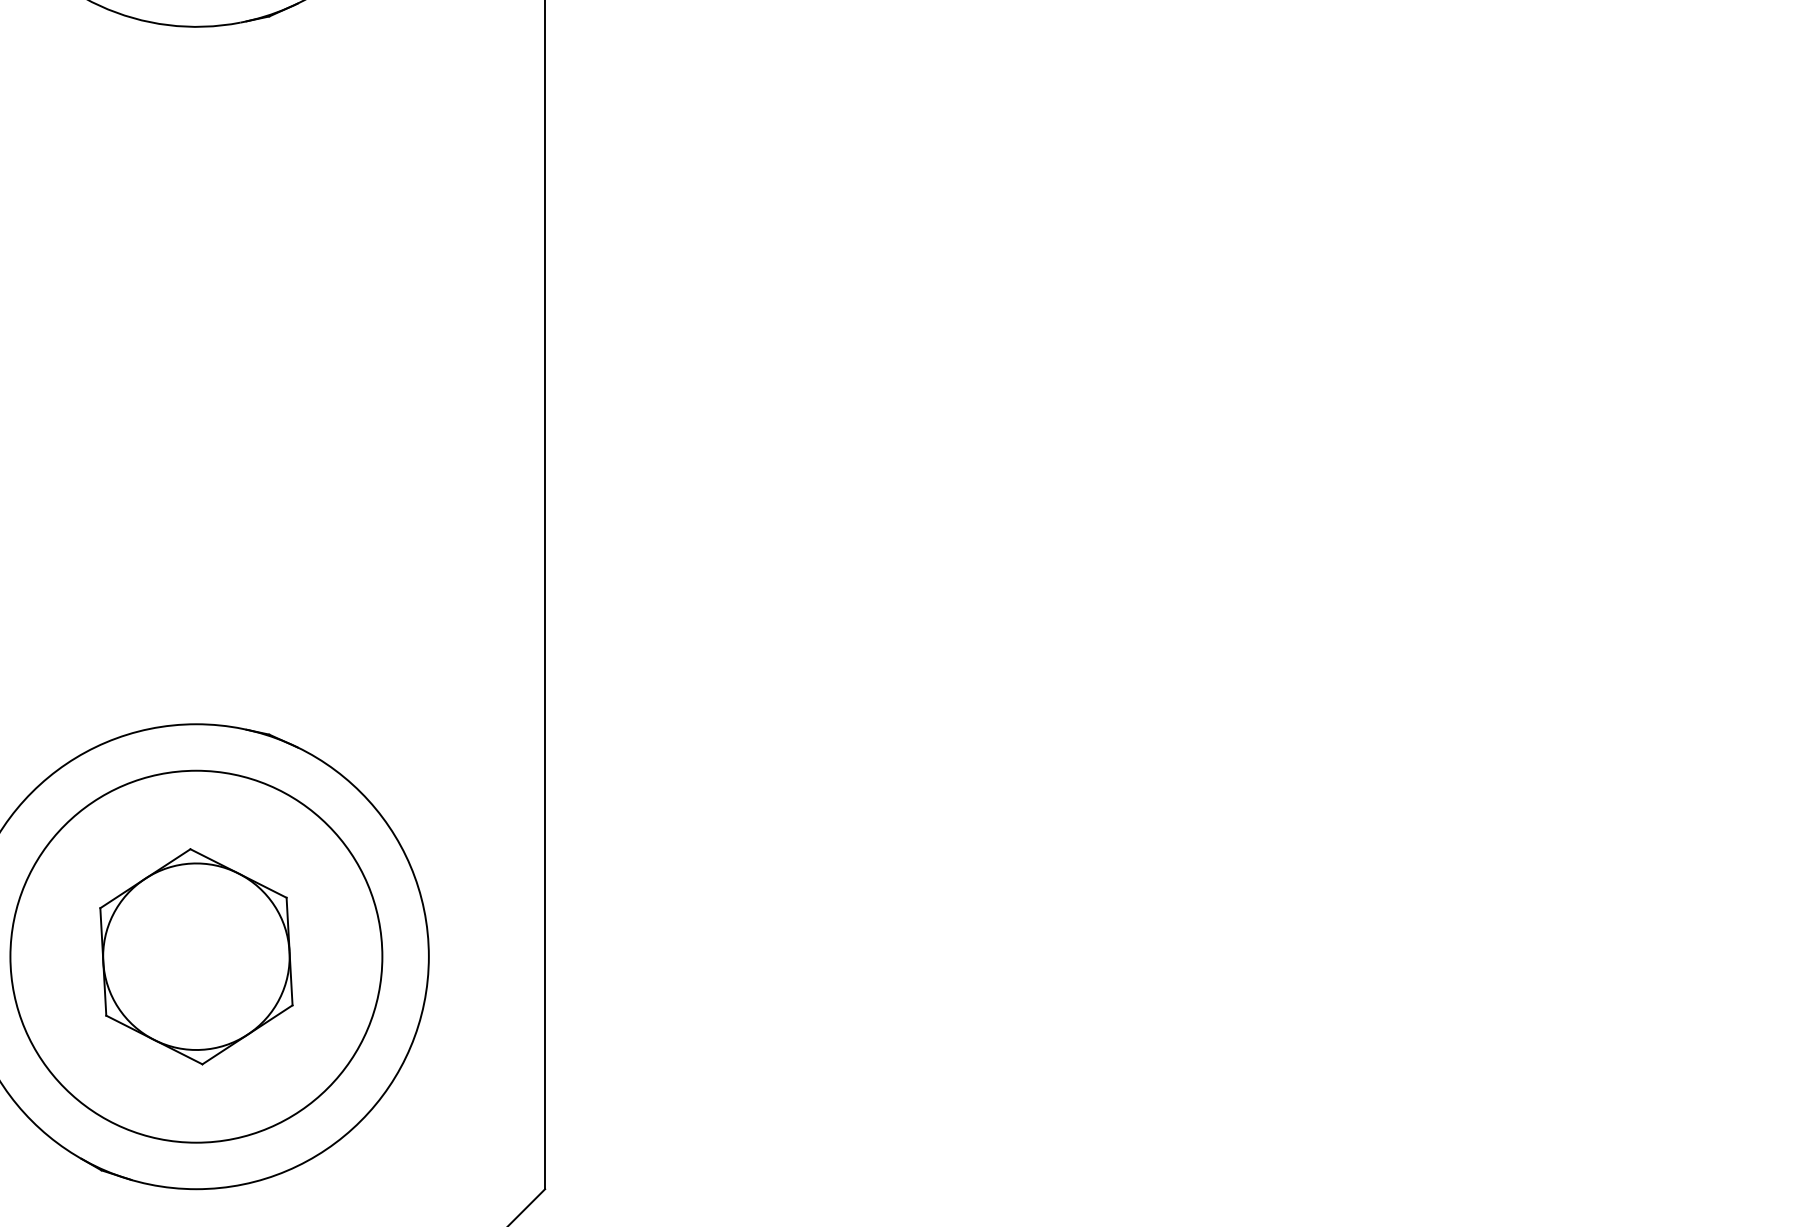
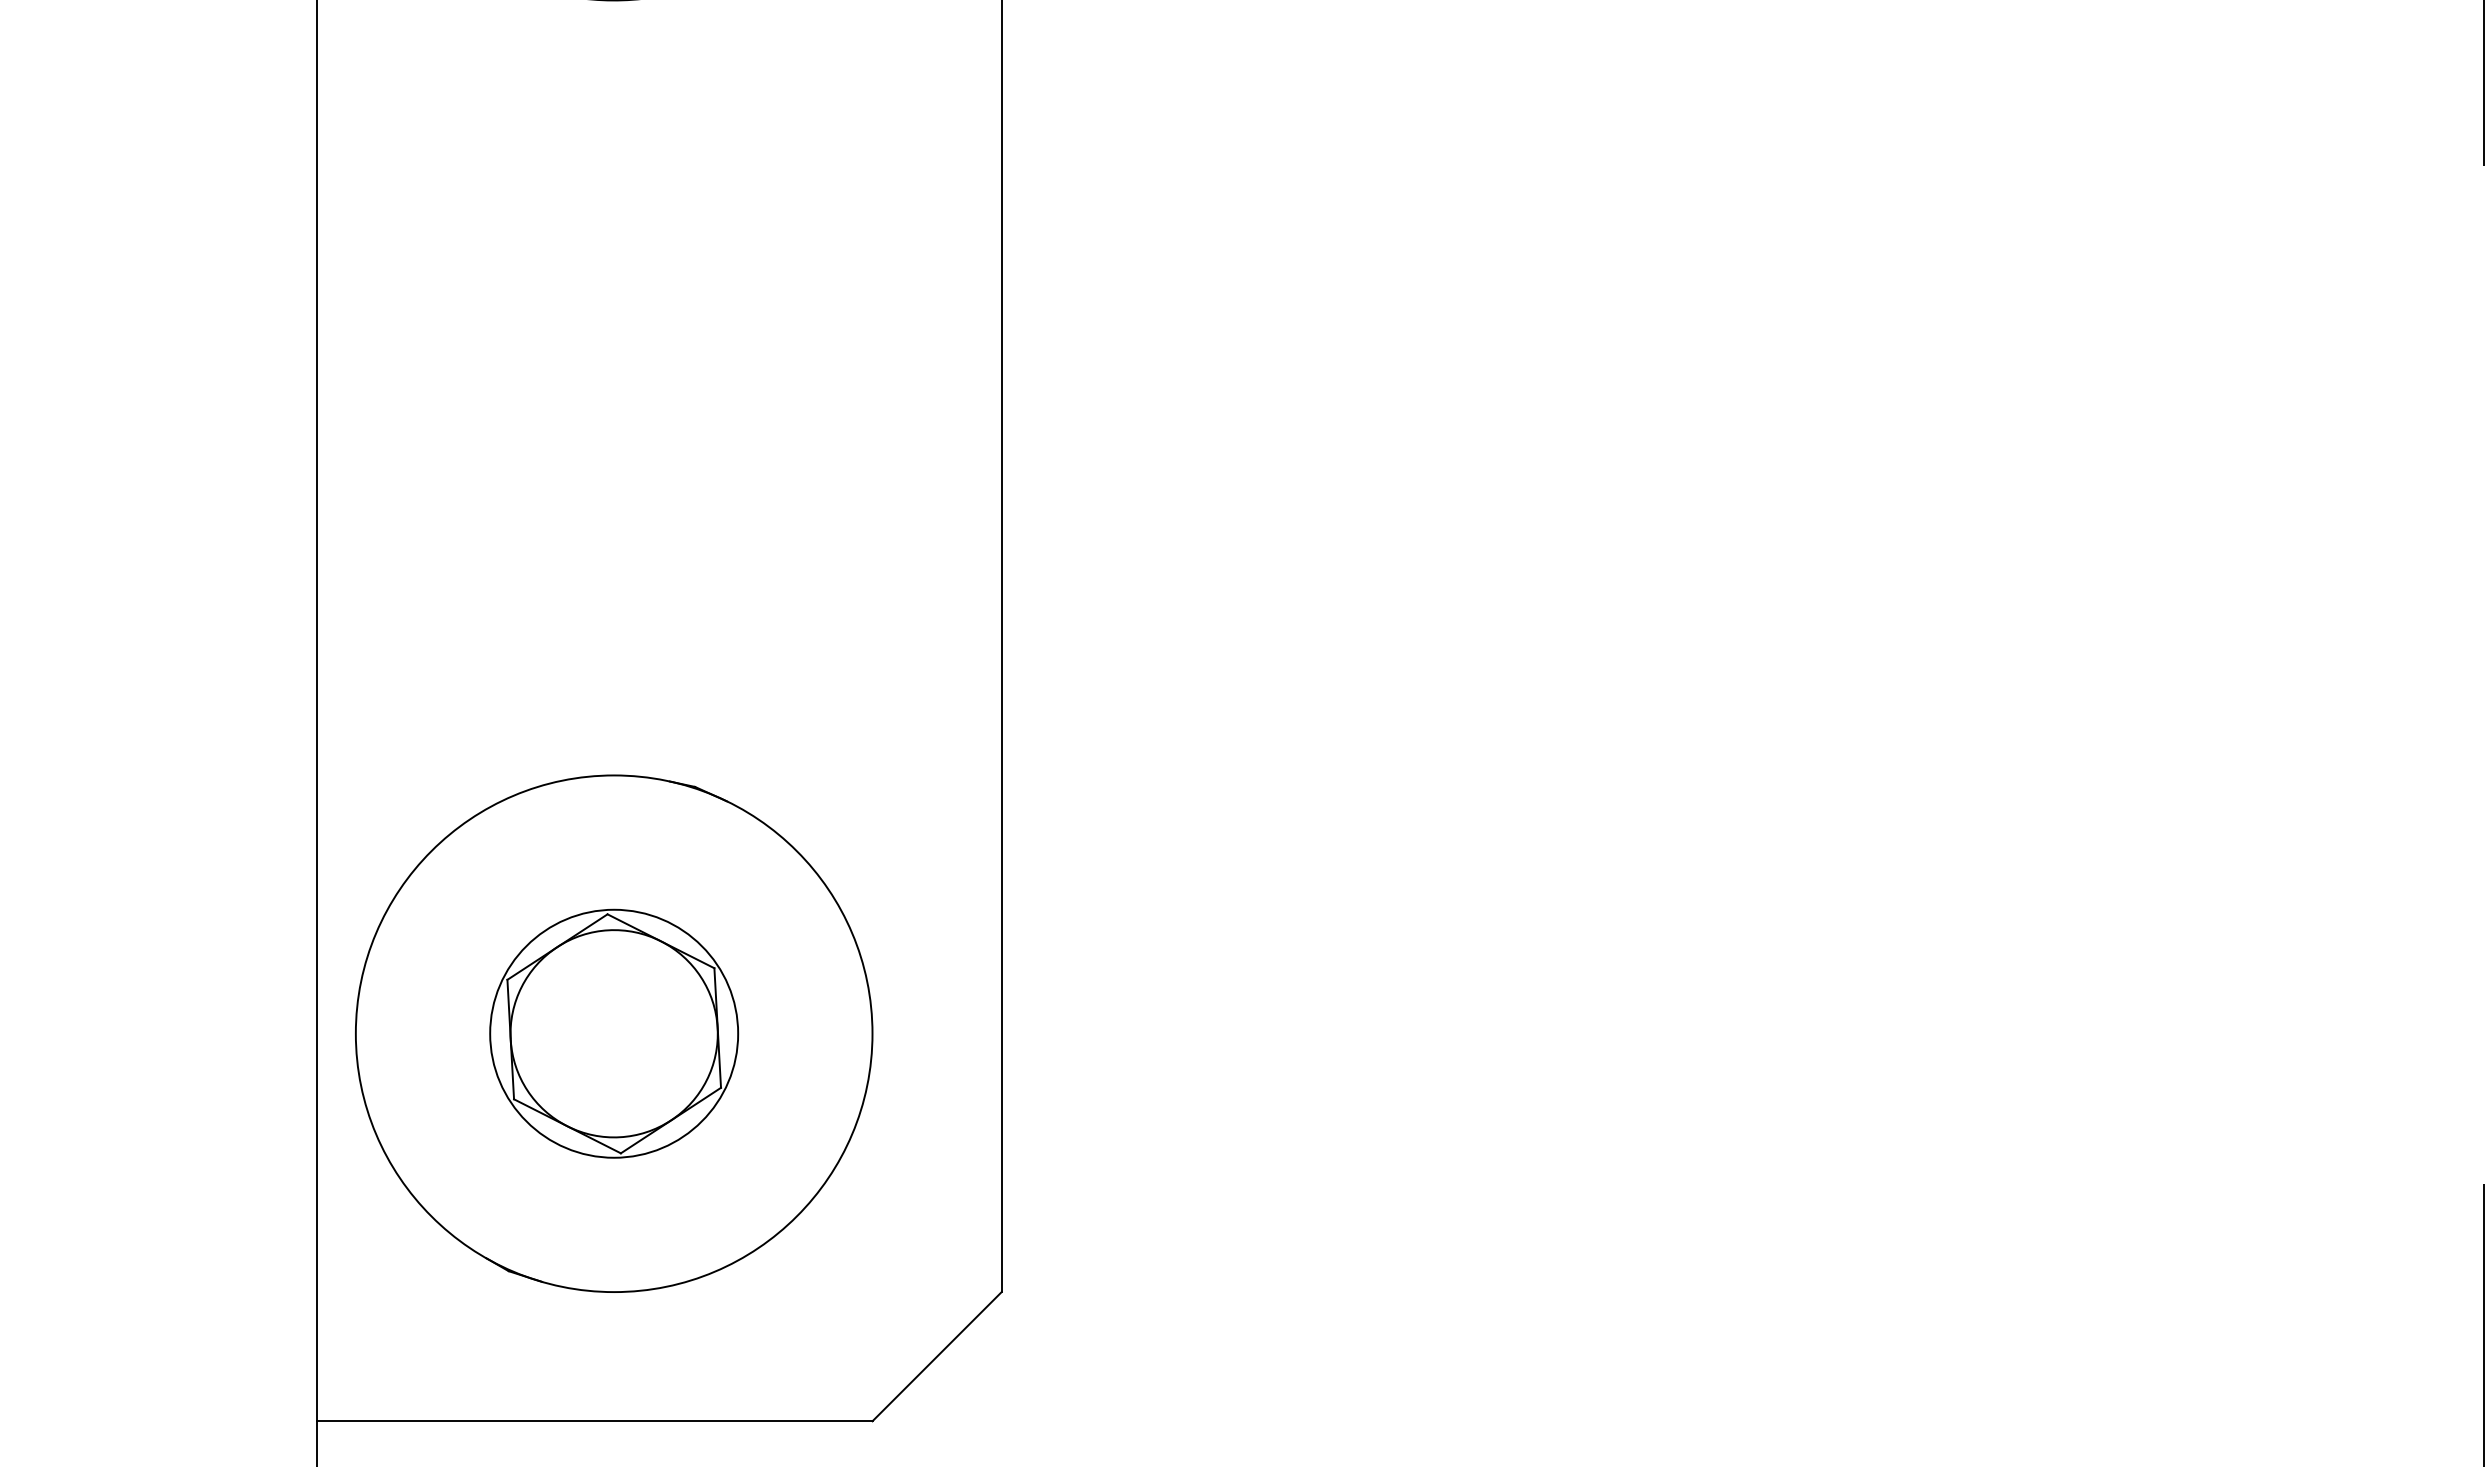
circle: (195, 956) -> (613, 1033), size x0.6

